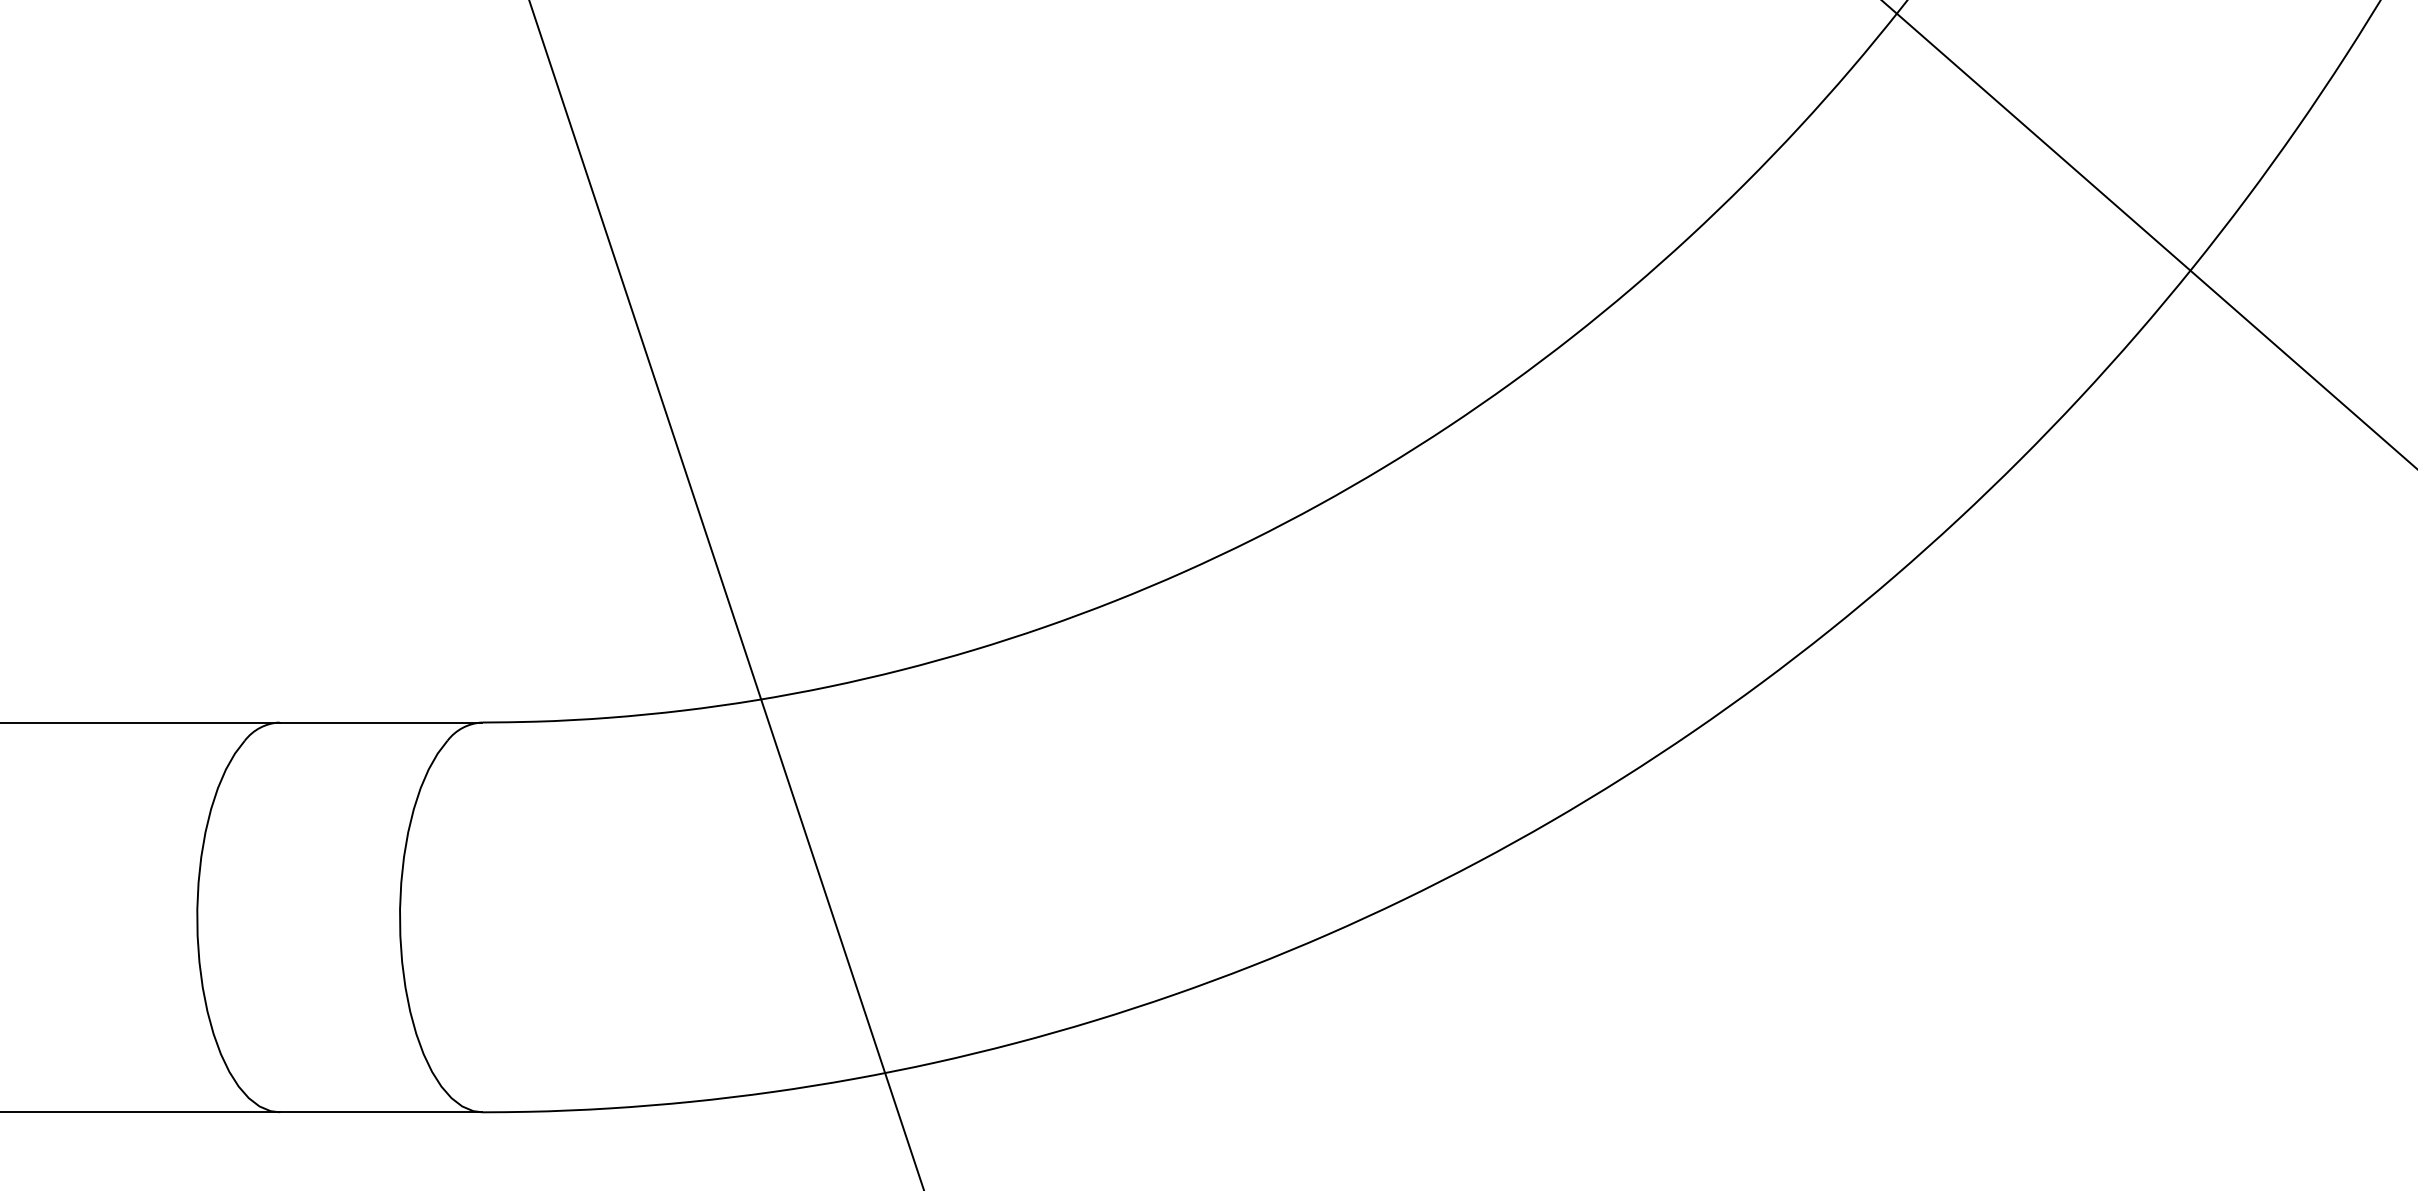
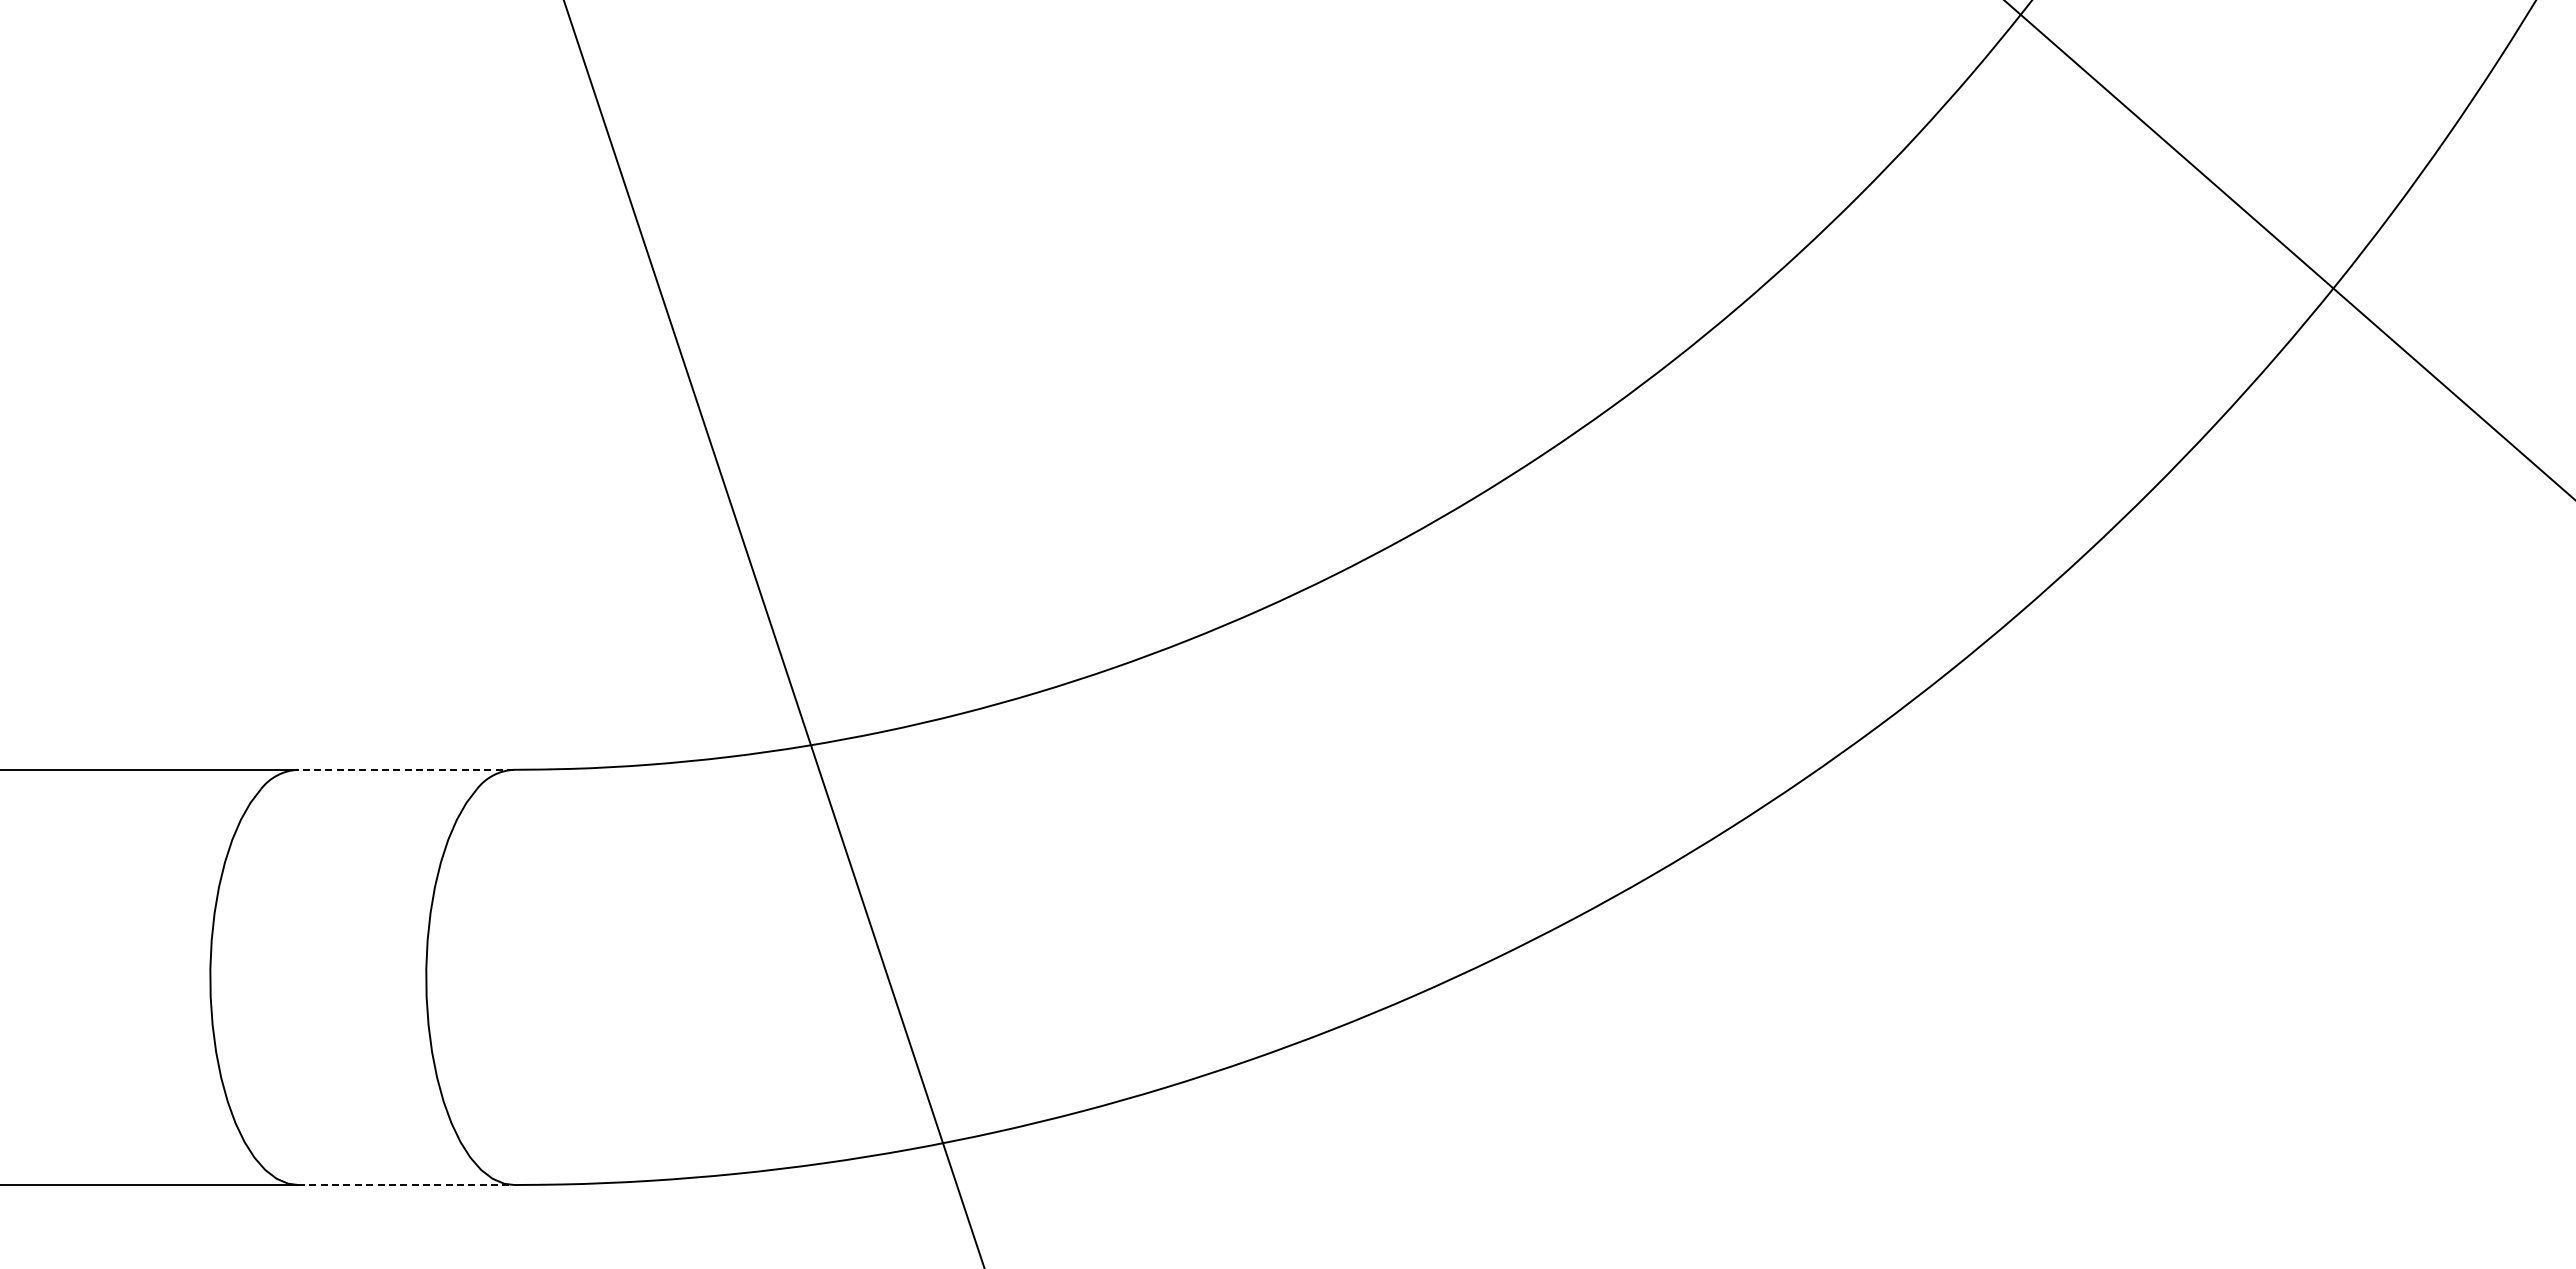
line: (380, 722) -> (405, 769), solid -> dashed
line: (380, 1112) -> (405, 1185), solid -> dashed

